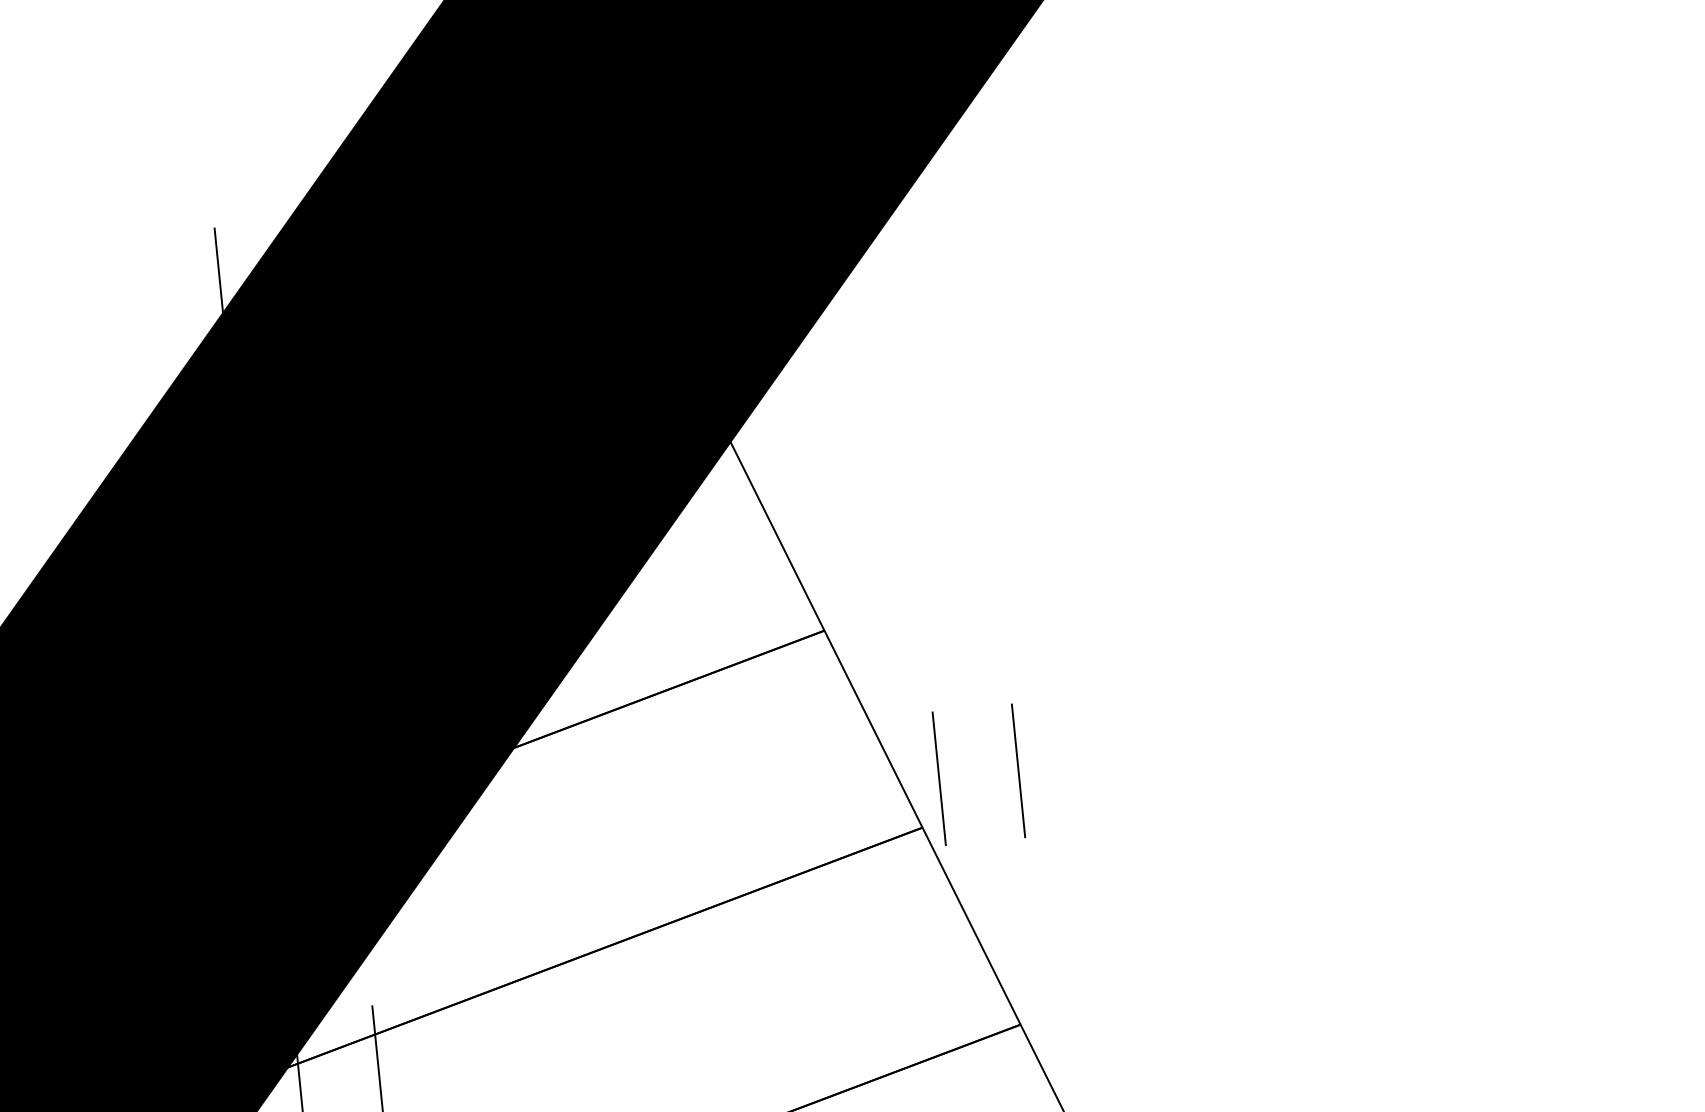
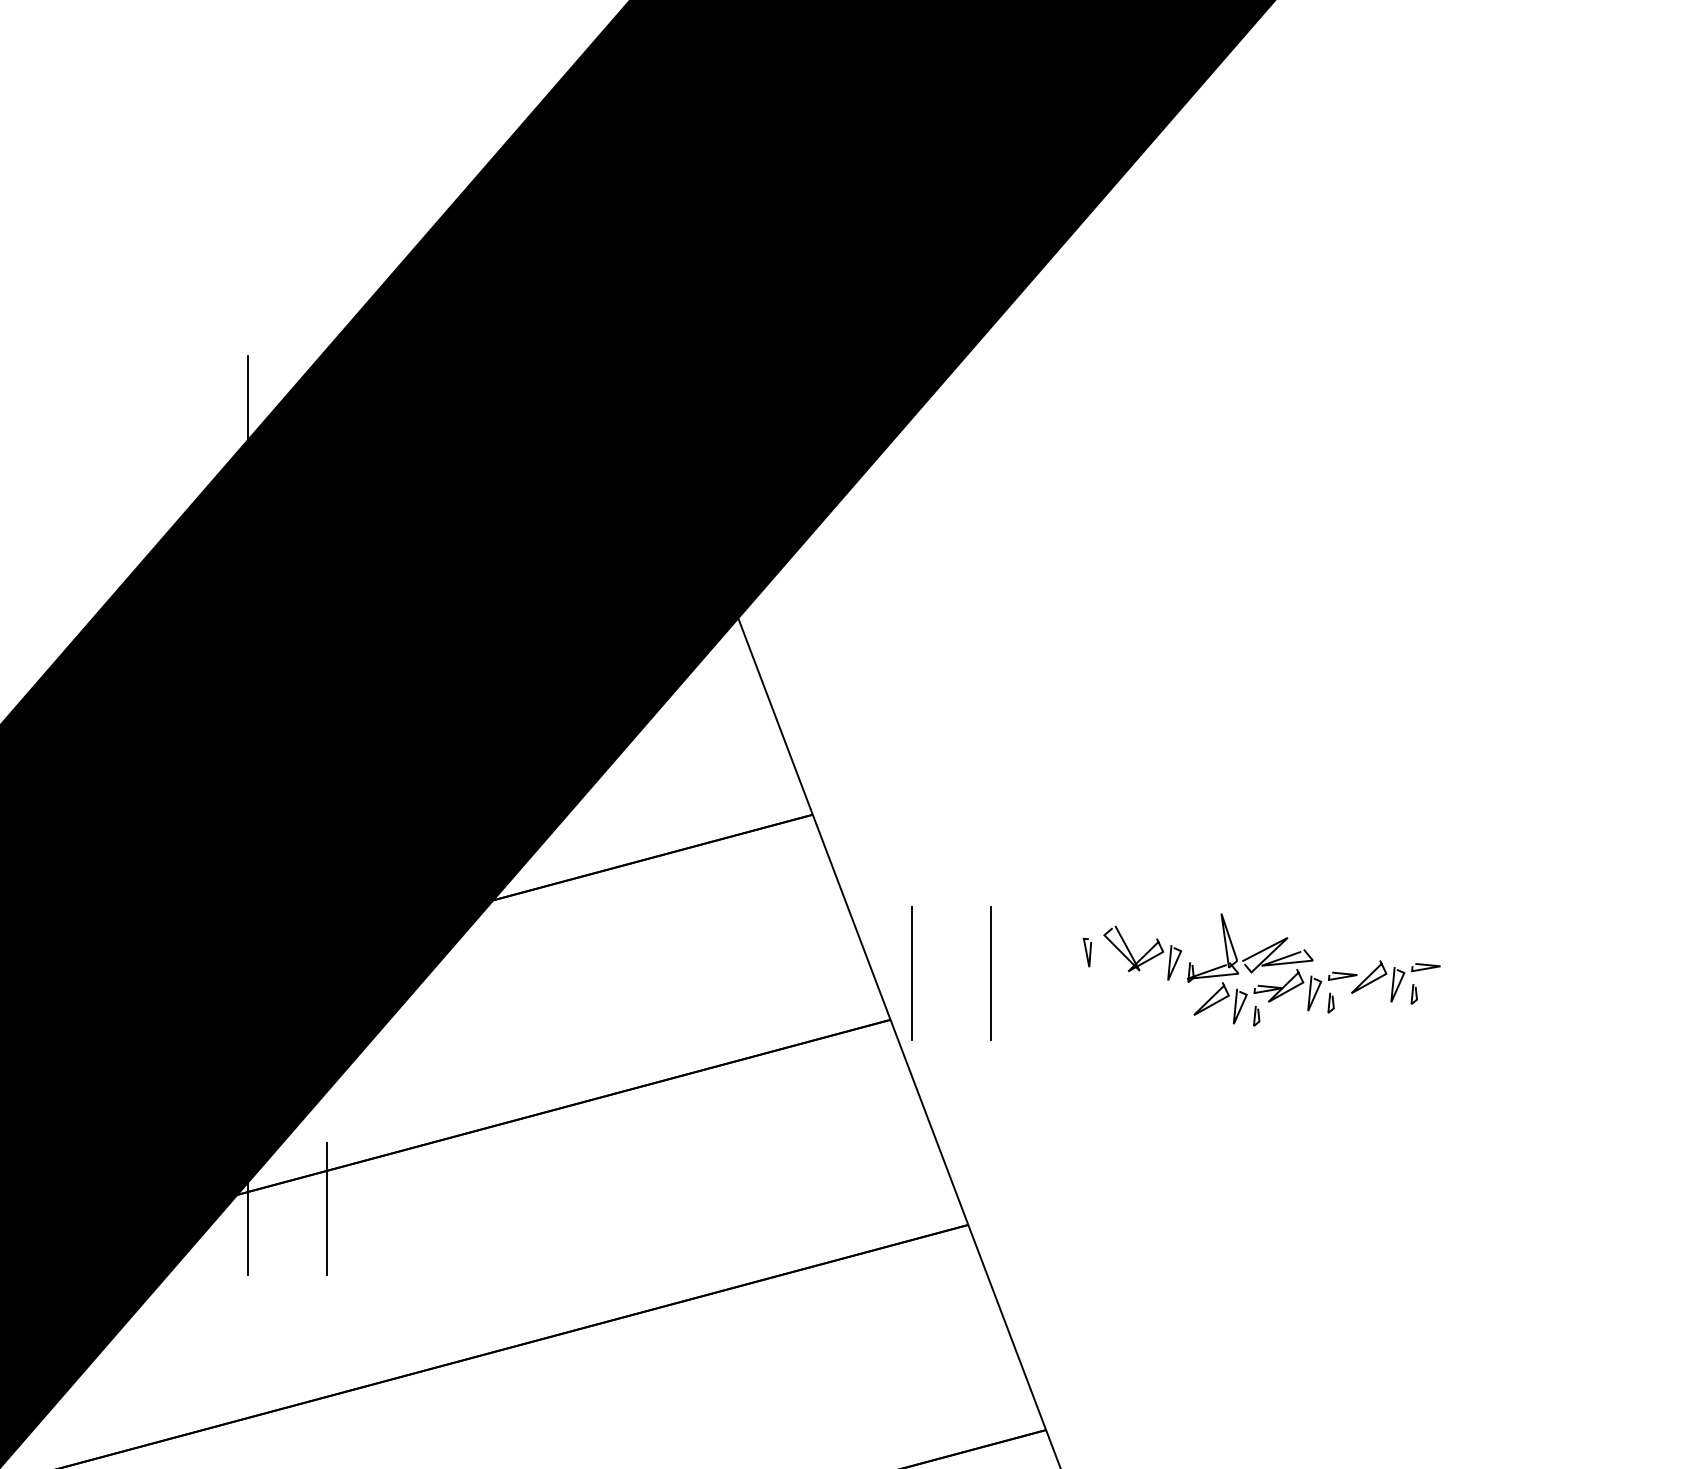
part: (1287, 740) -> (1261, 969), added

